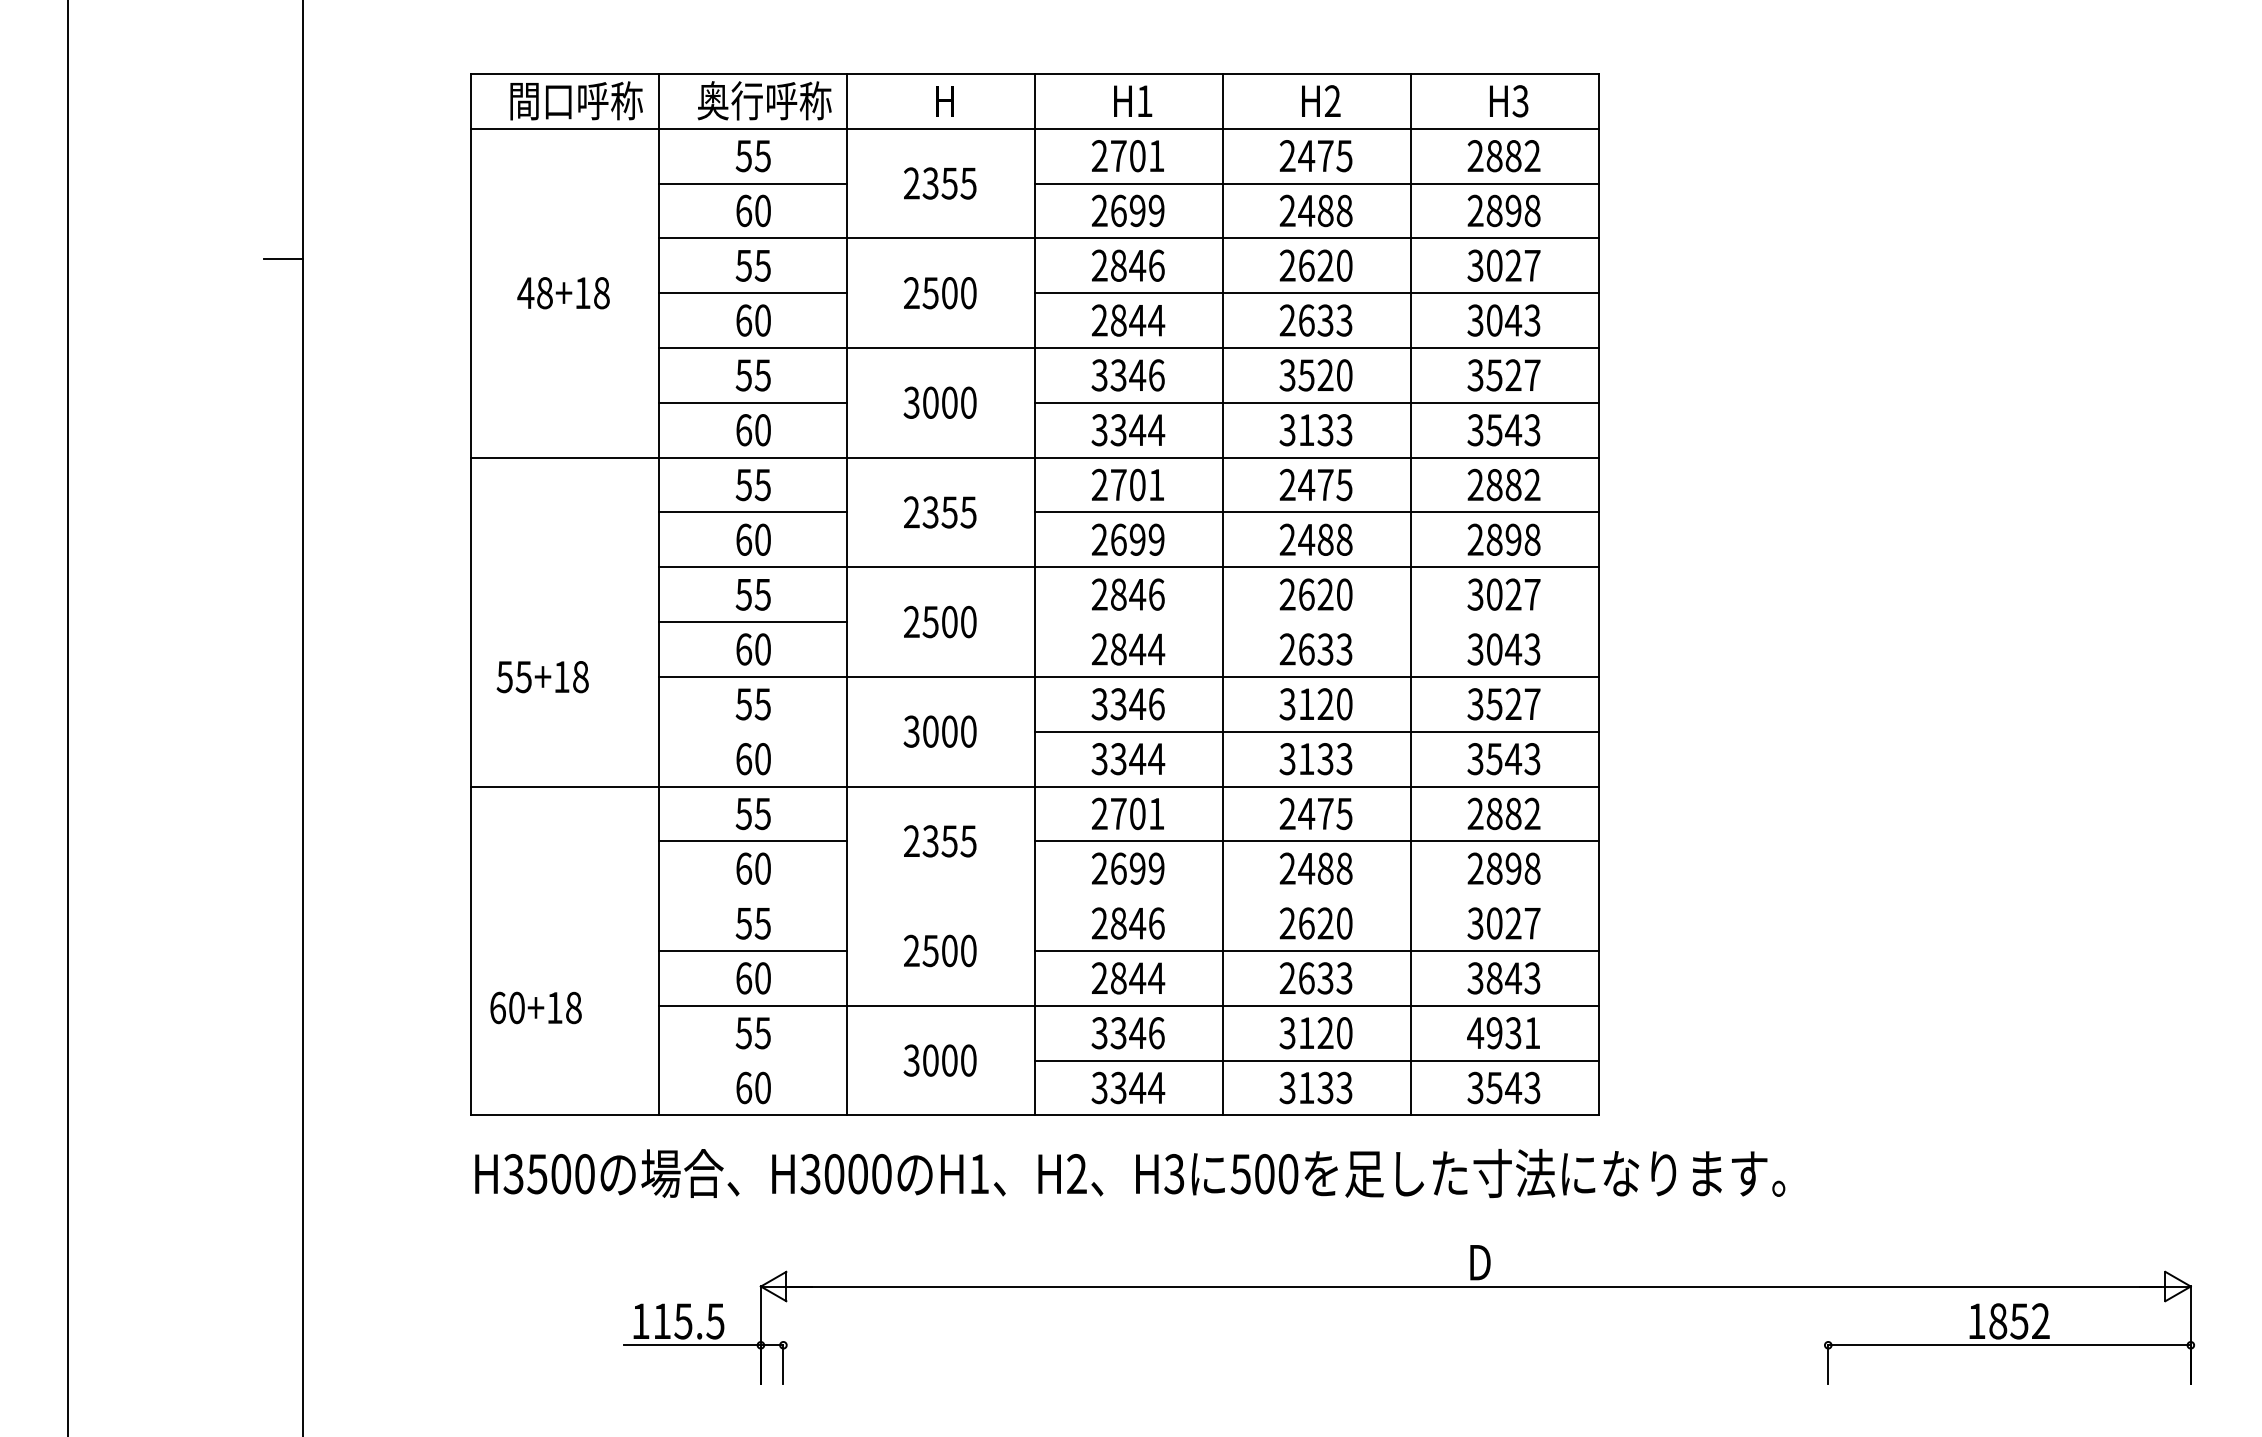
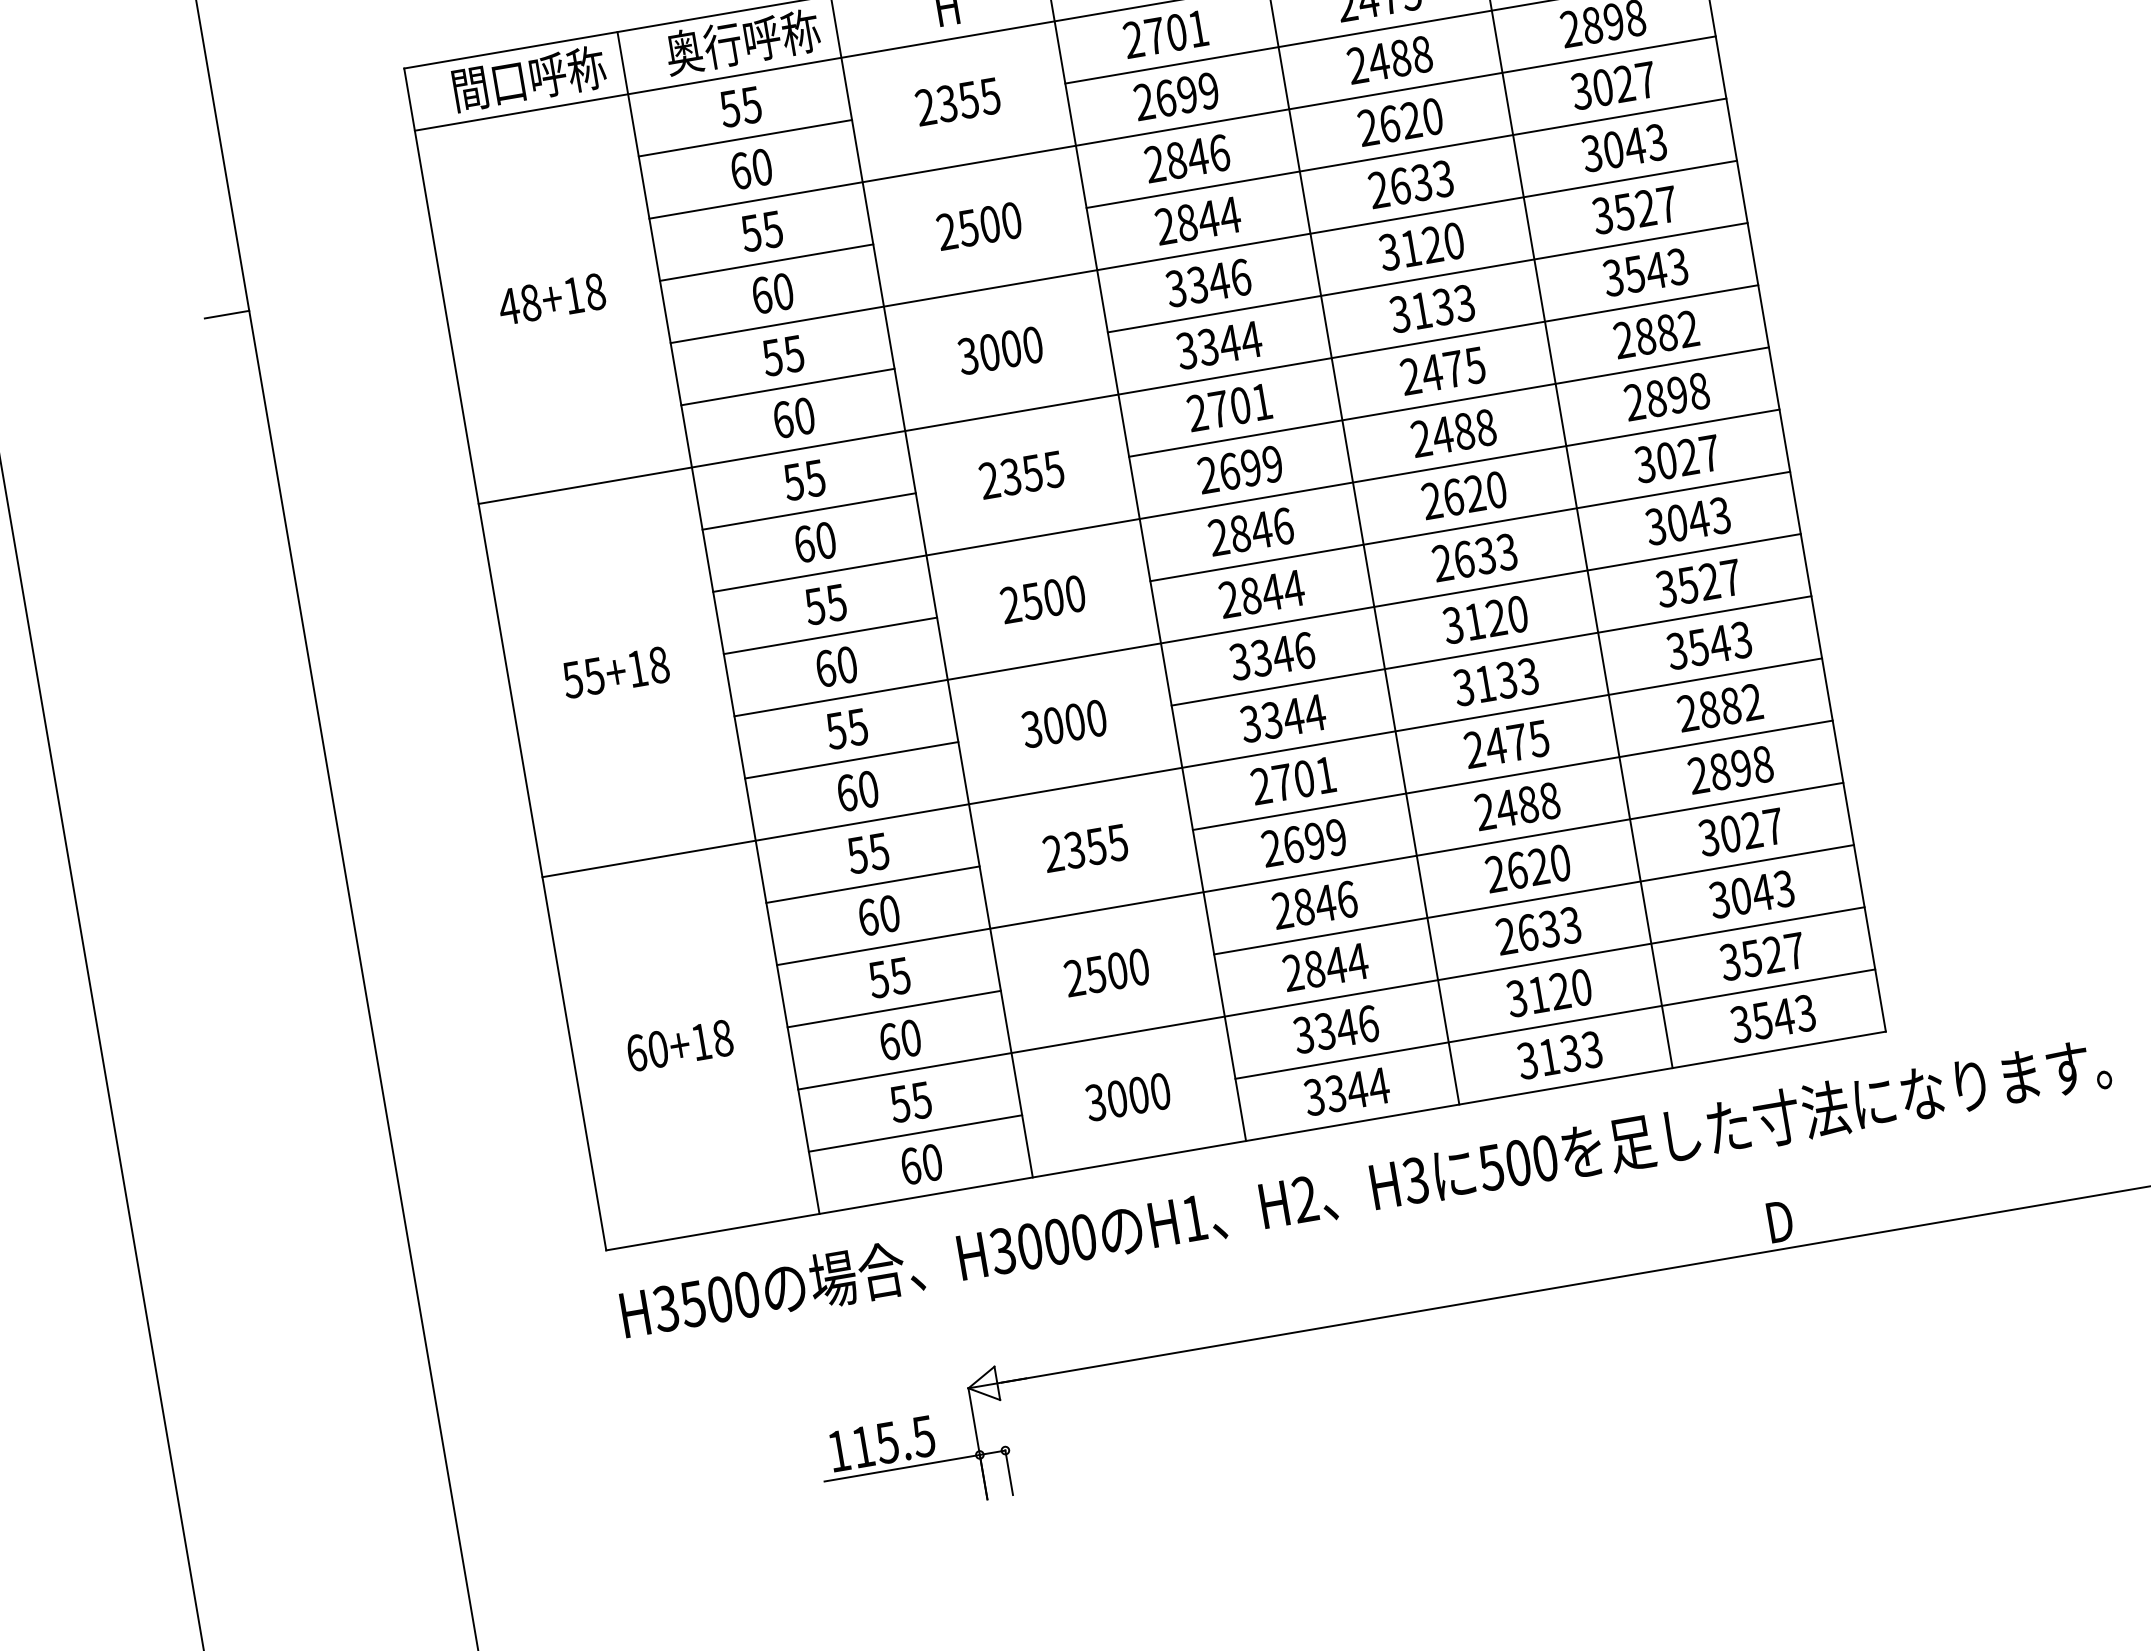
text: (1306, 375) -> (1410, 248), 3520 -> 3120
line: (1316, 622) -> (1470, 527), added
text: (542, 677) -> (615, 673), moved
line: (752, 731) -> (851, 760), added
line: (1128, 896) -> (1309, 874), added
text: (1494, 978) -> (1741, 896), 3843 -> 3043
text: (535, 1007) -> (679, 1045), moved
text: (1503, 1033) -> (1762, 957), 4931 -> 3527
line: (752, 1060) -> (915, 1133), added

